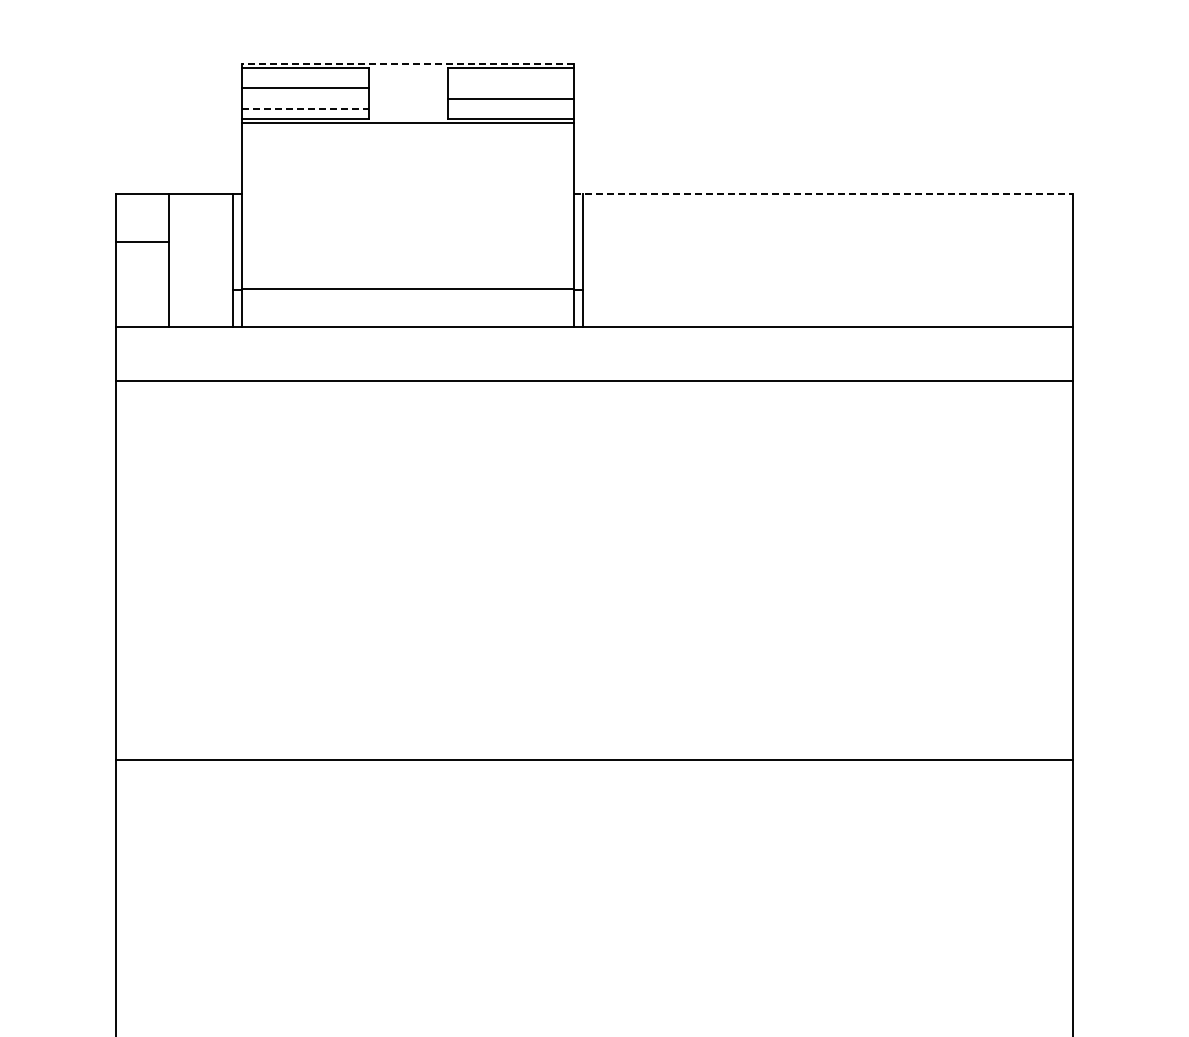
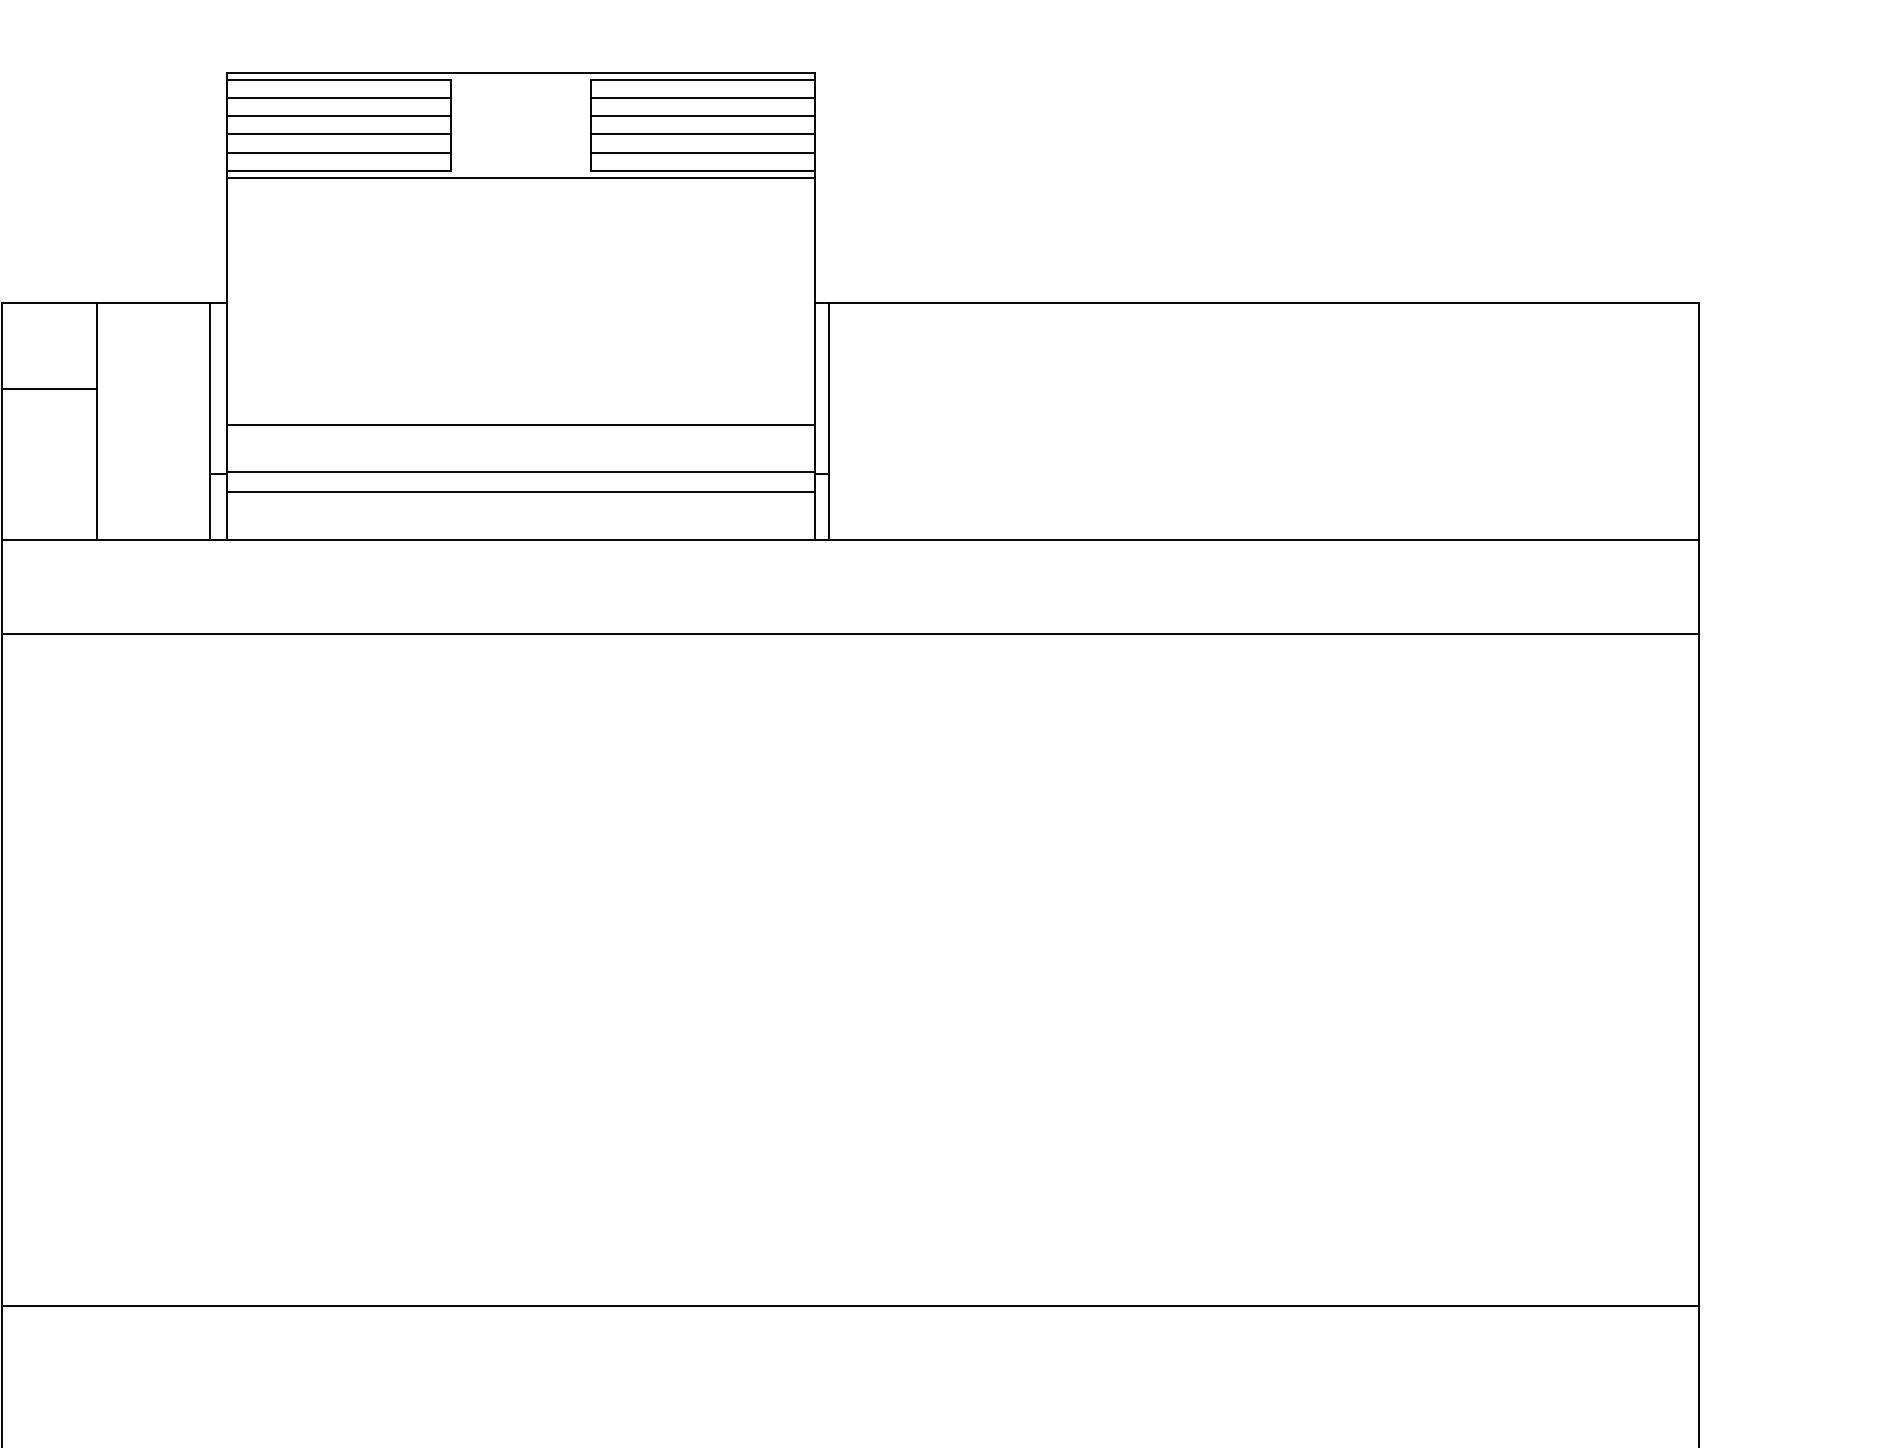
line: (407, 63) -> (519, 72), dashed -> solid
line: (305, 77) -> (338, 97), added
line: (510, 77) -> (701, 97), added
line: (510, 88) -> (701, 116), added
line: (305, 98) -> (338, 134), added
line: (306, 108) -> (340, 152), dashed -> solid
line: (510, 108) -> (701, 152), added
line: (824, 193) -> (1257, 302), dashed -> solid
line: (408, 262) -> (521, 424), added
line: (408, 300) -> (521, 492), added

